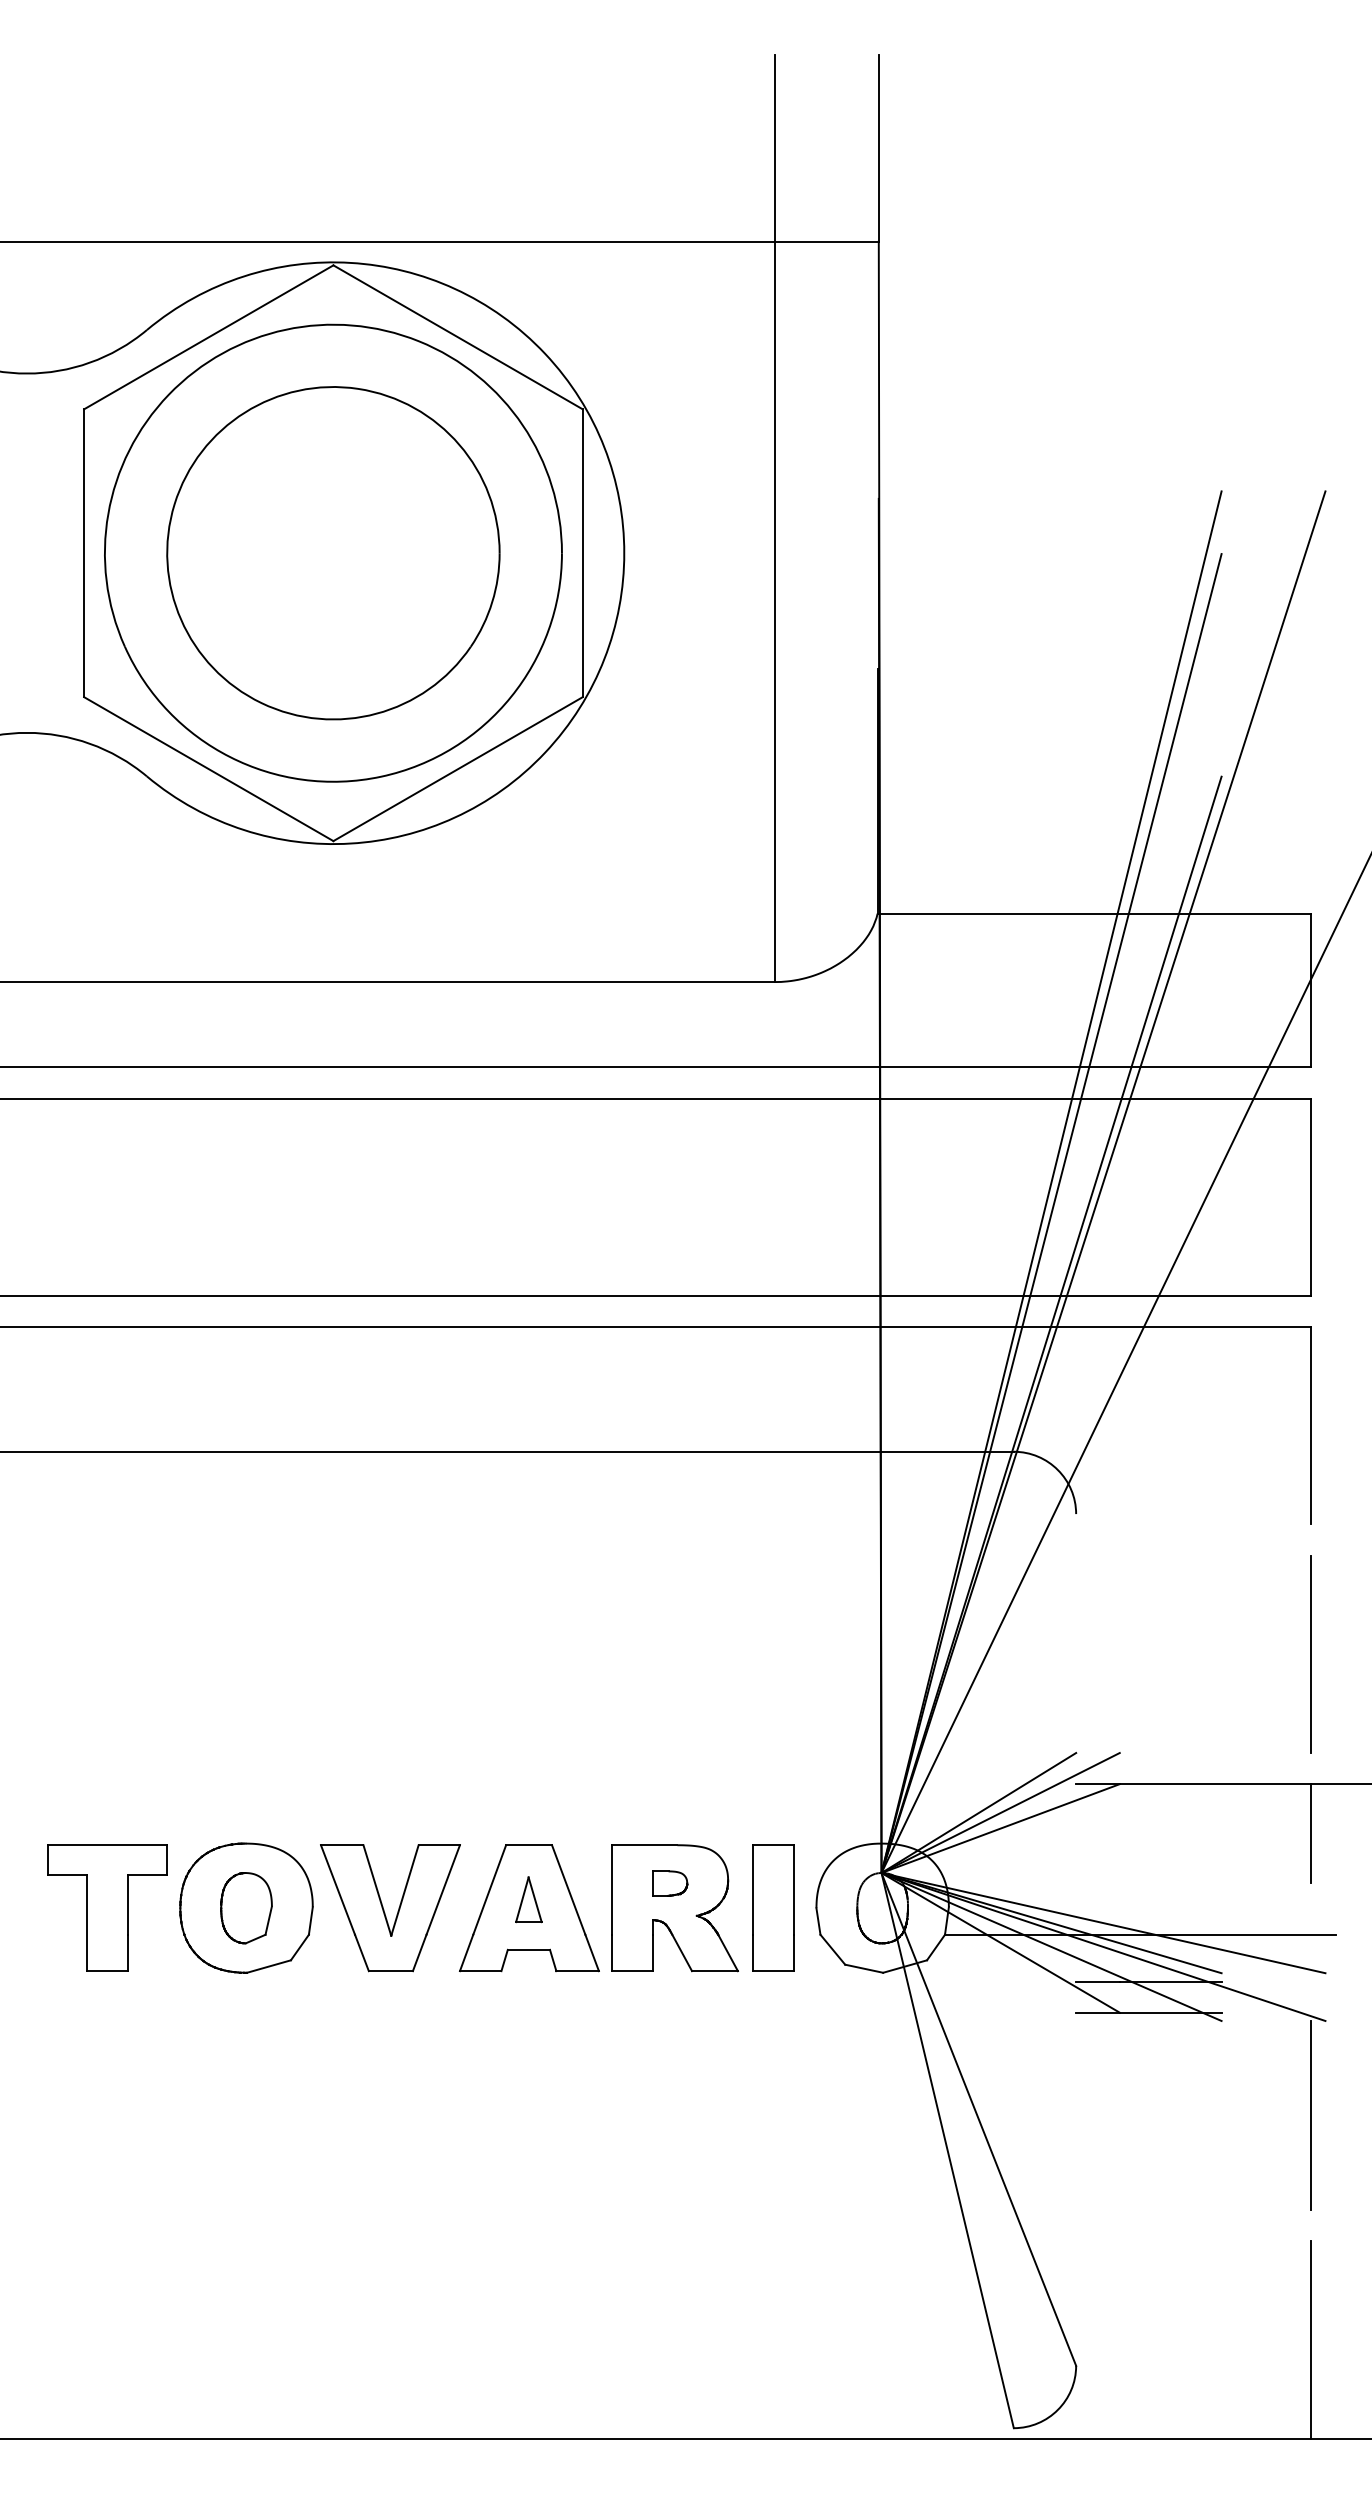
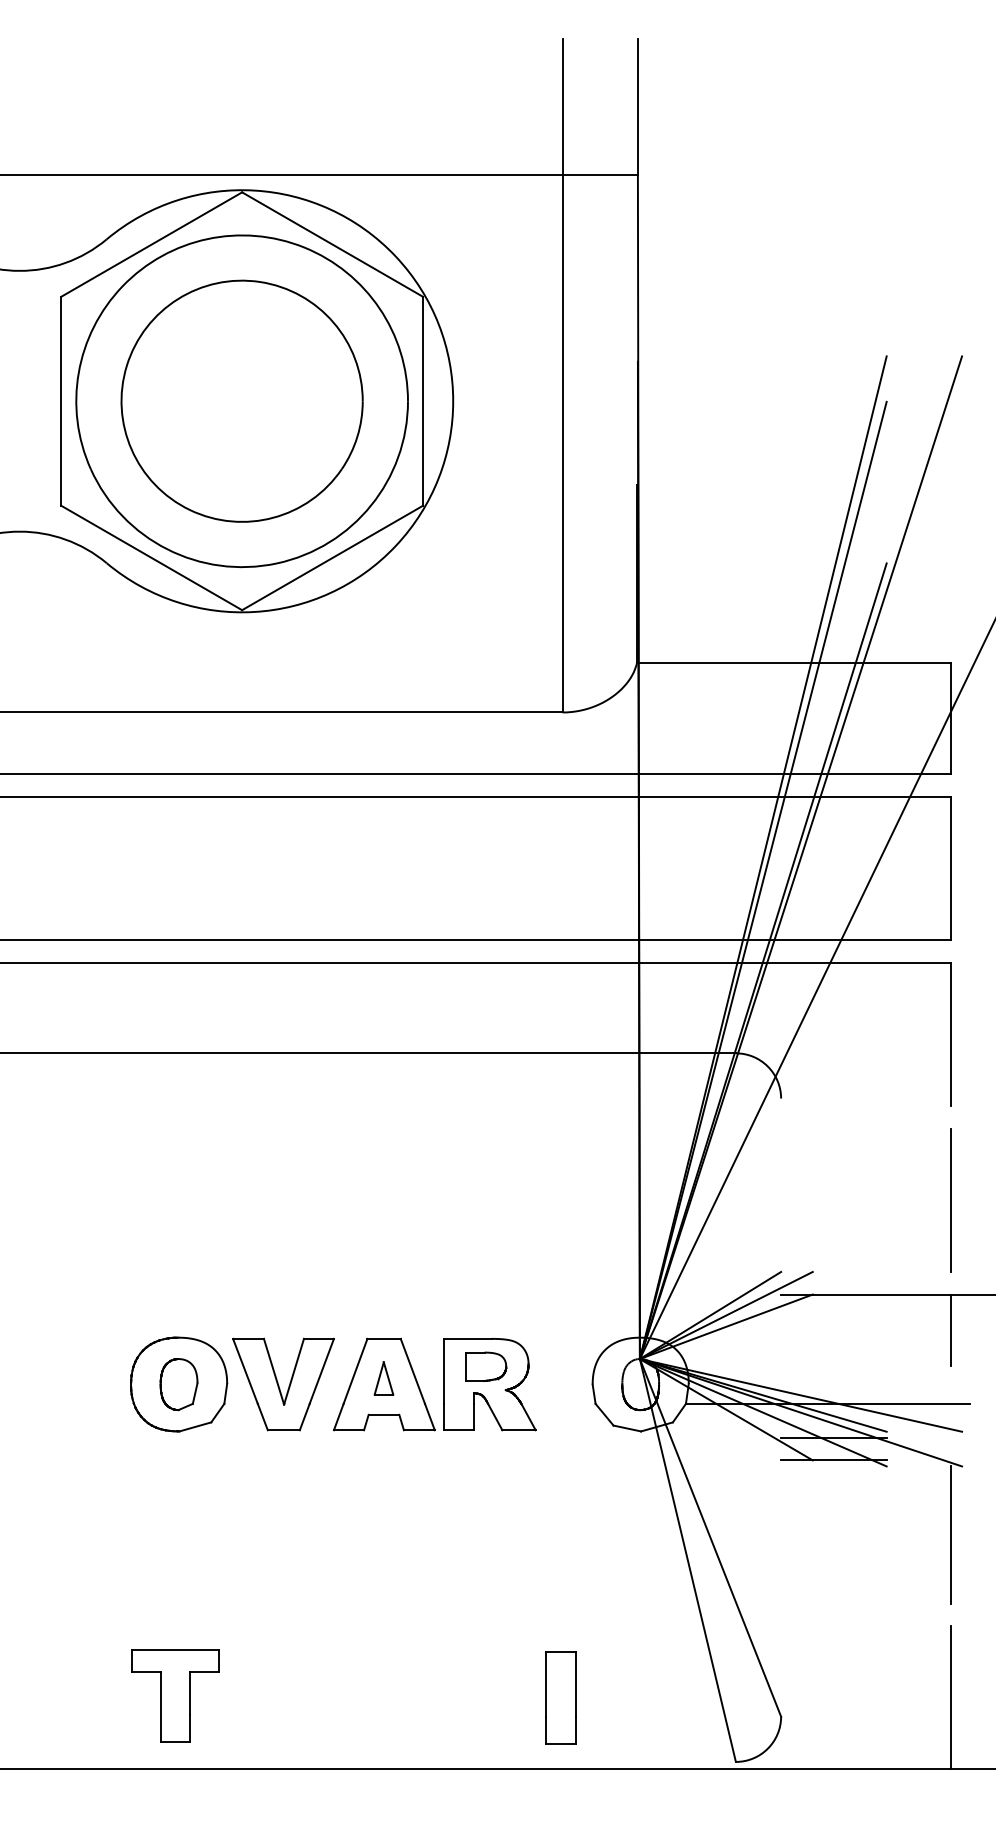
part: (670, 1883) -> (486, 1366), size x1.6
part: (107, 1907) -> (175, 1695), moved
part: (773, 1907) -> (561, 1697), moved

